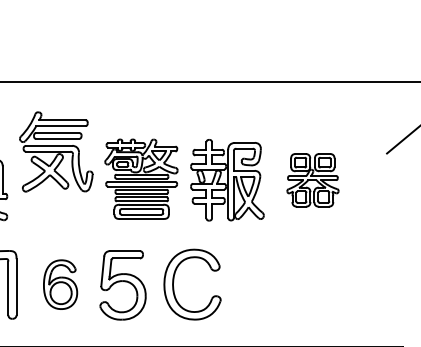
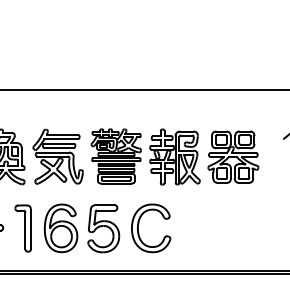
part: (55, 151) -> (57, 156), moved
part: (313, 179) -> (233, 156), size x1.43
part: (59, 284) -> (60, 228), size x1.43

